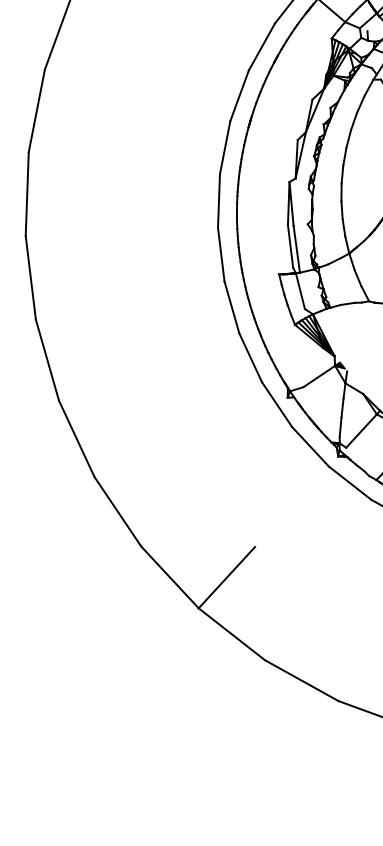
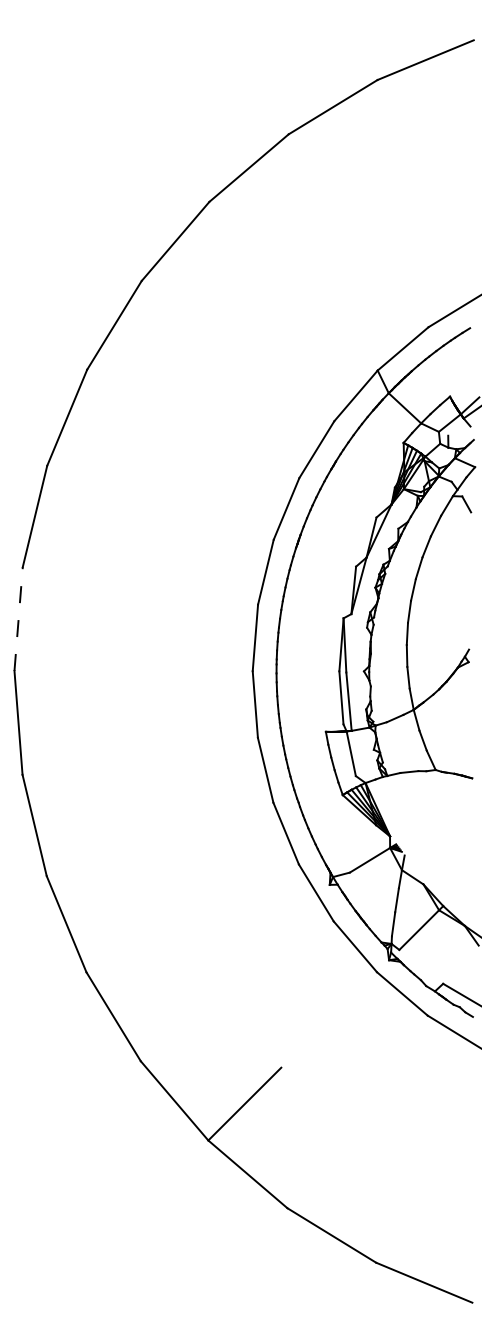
line: (27, 193) -> (18, 618), solid -> dashed

